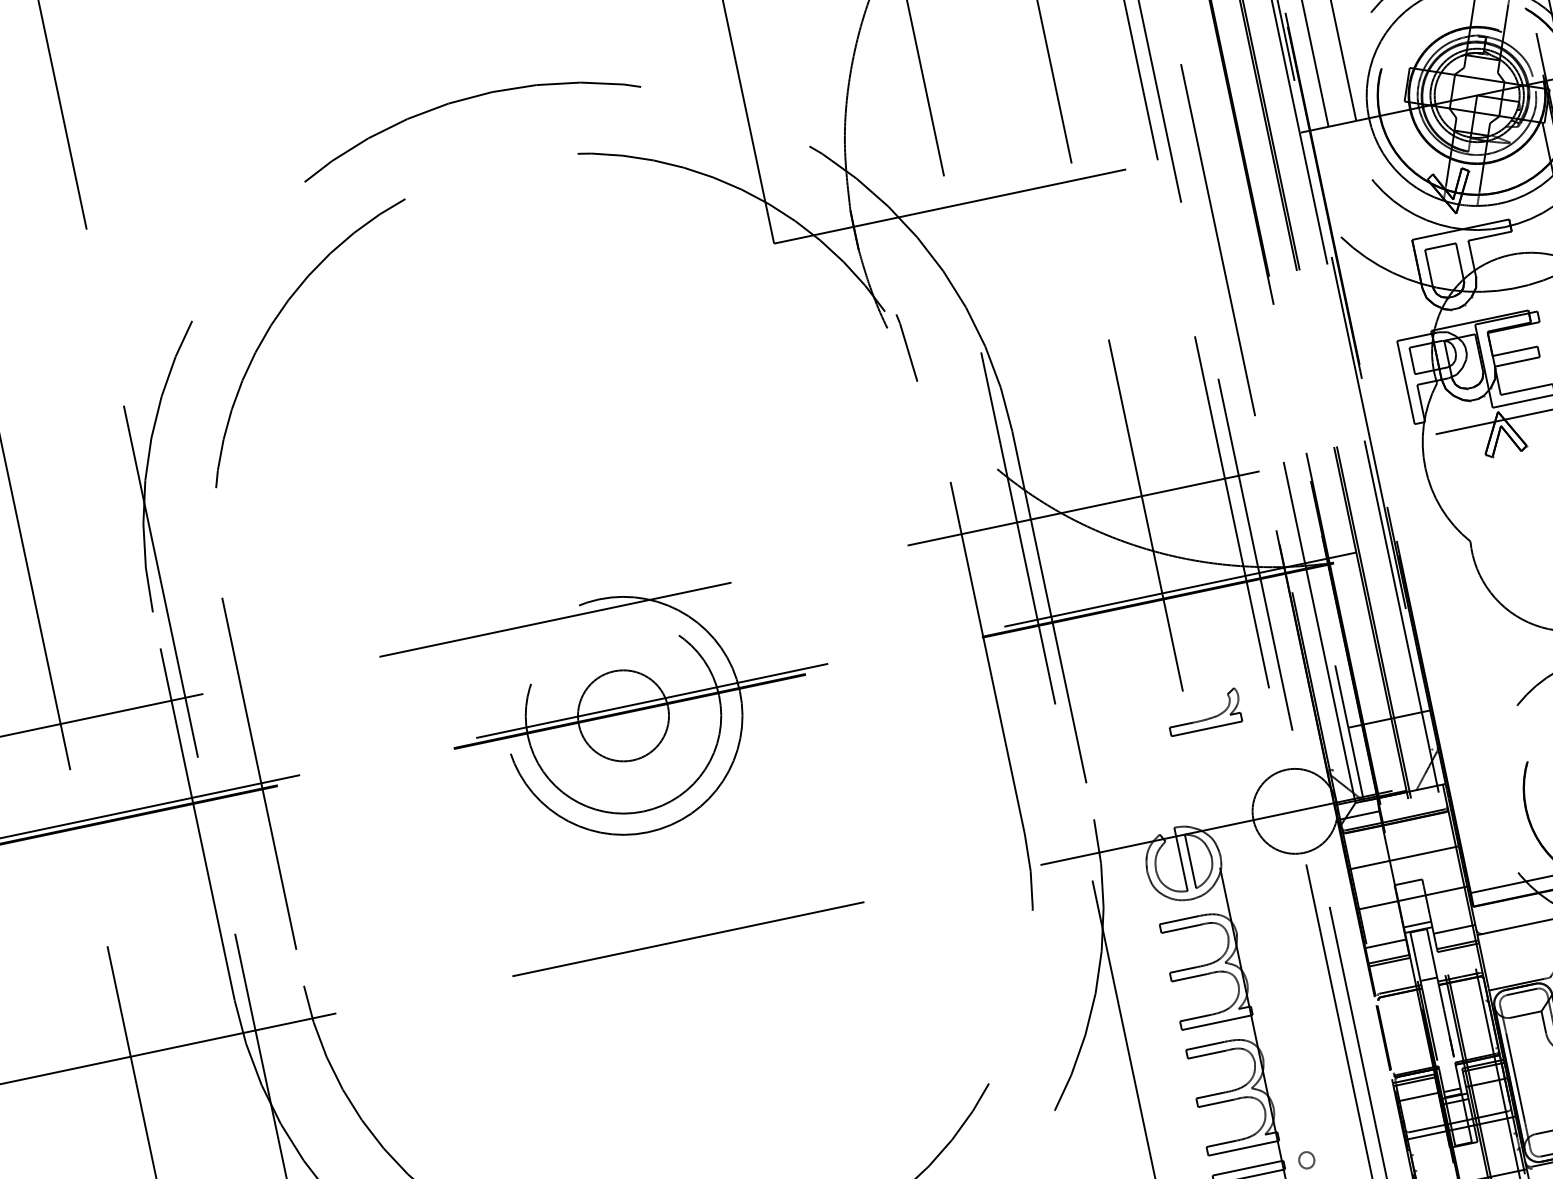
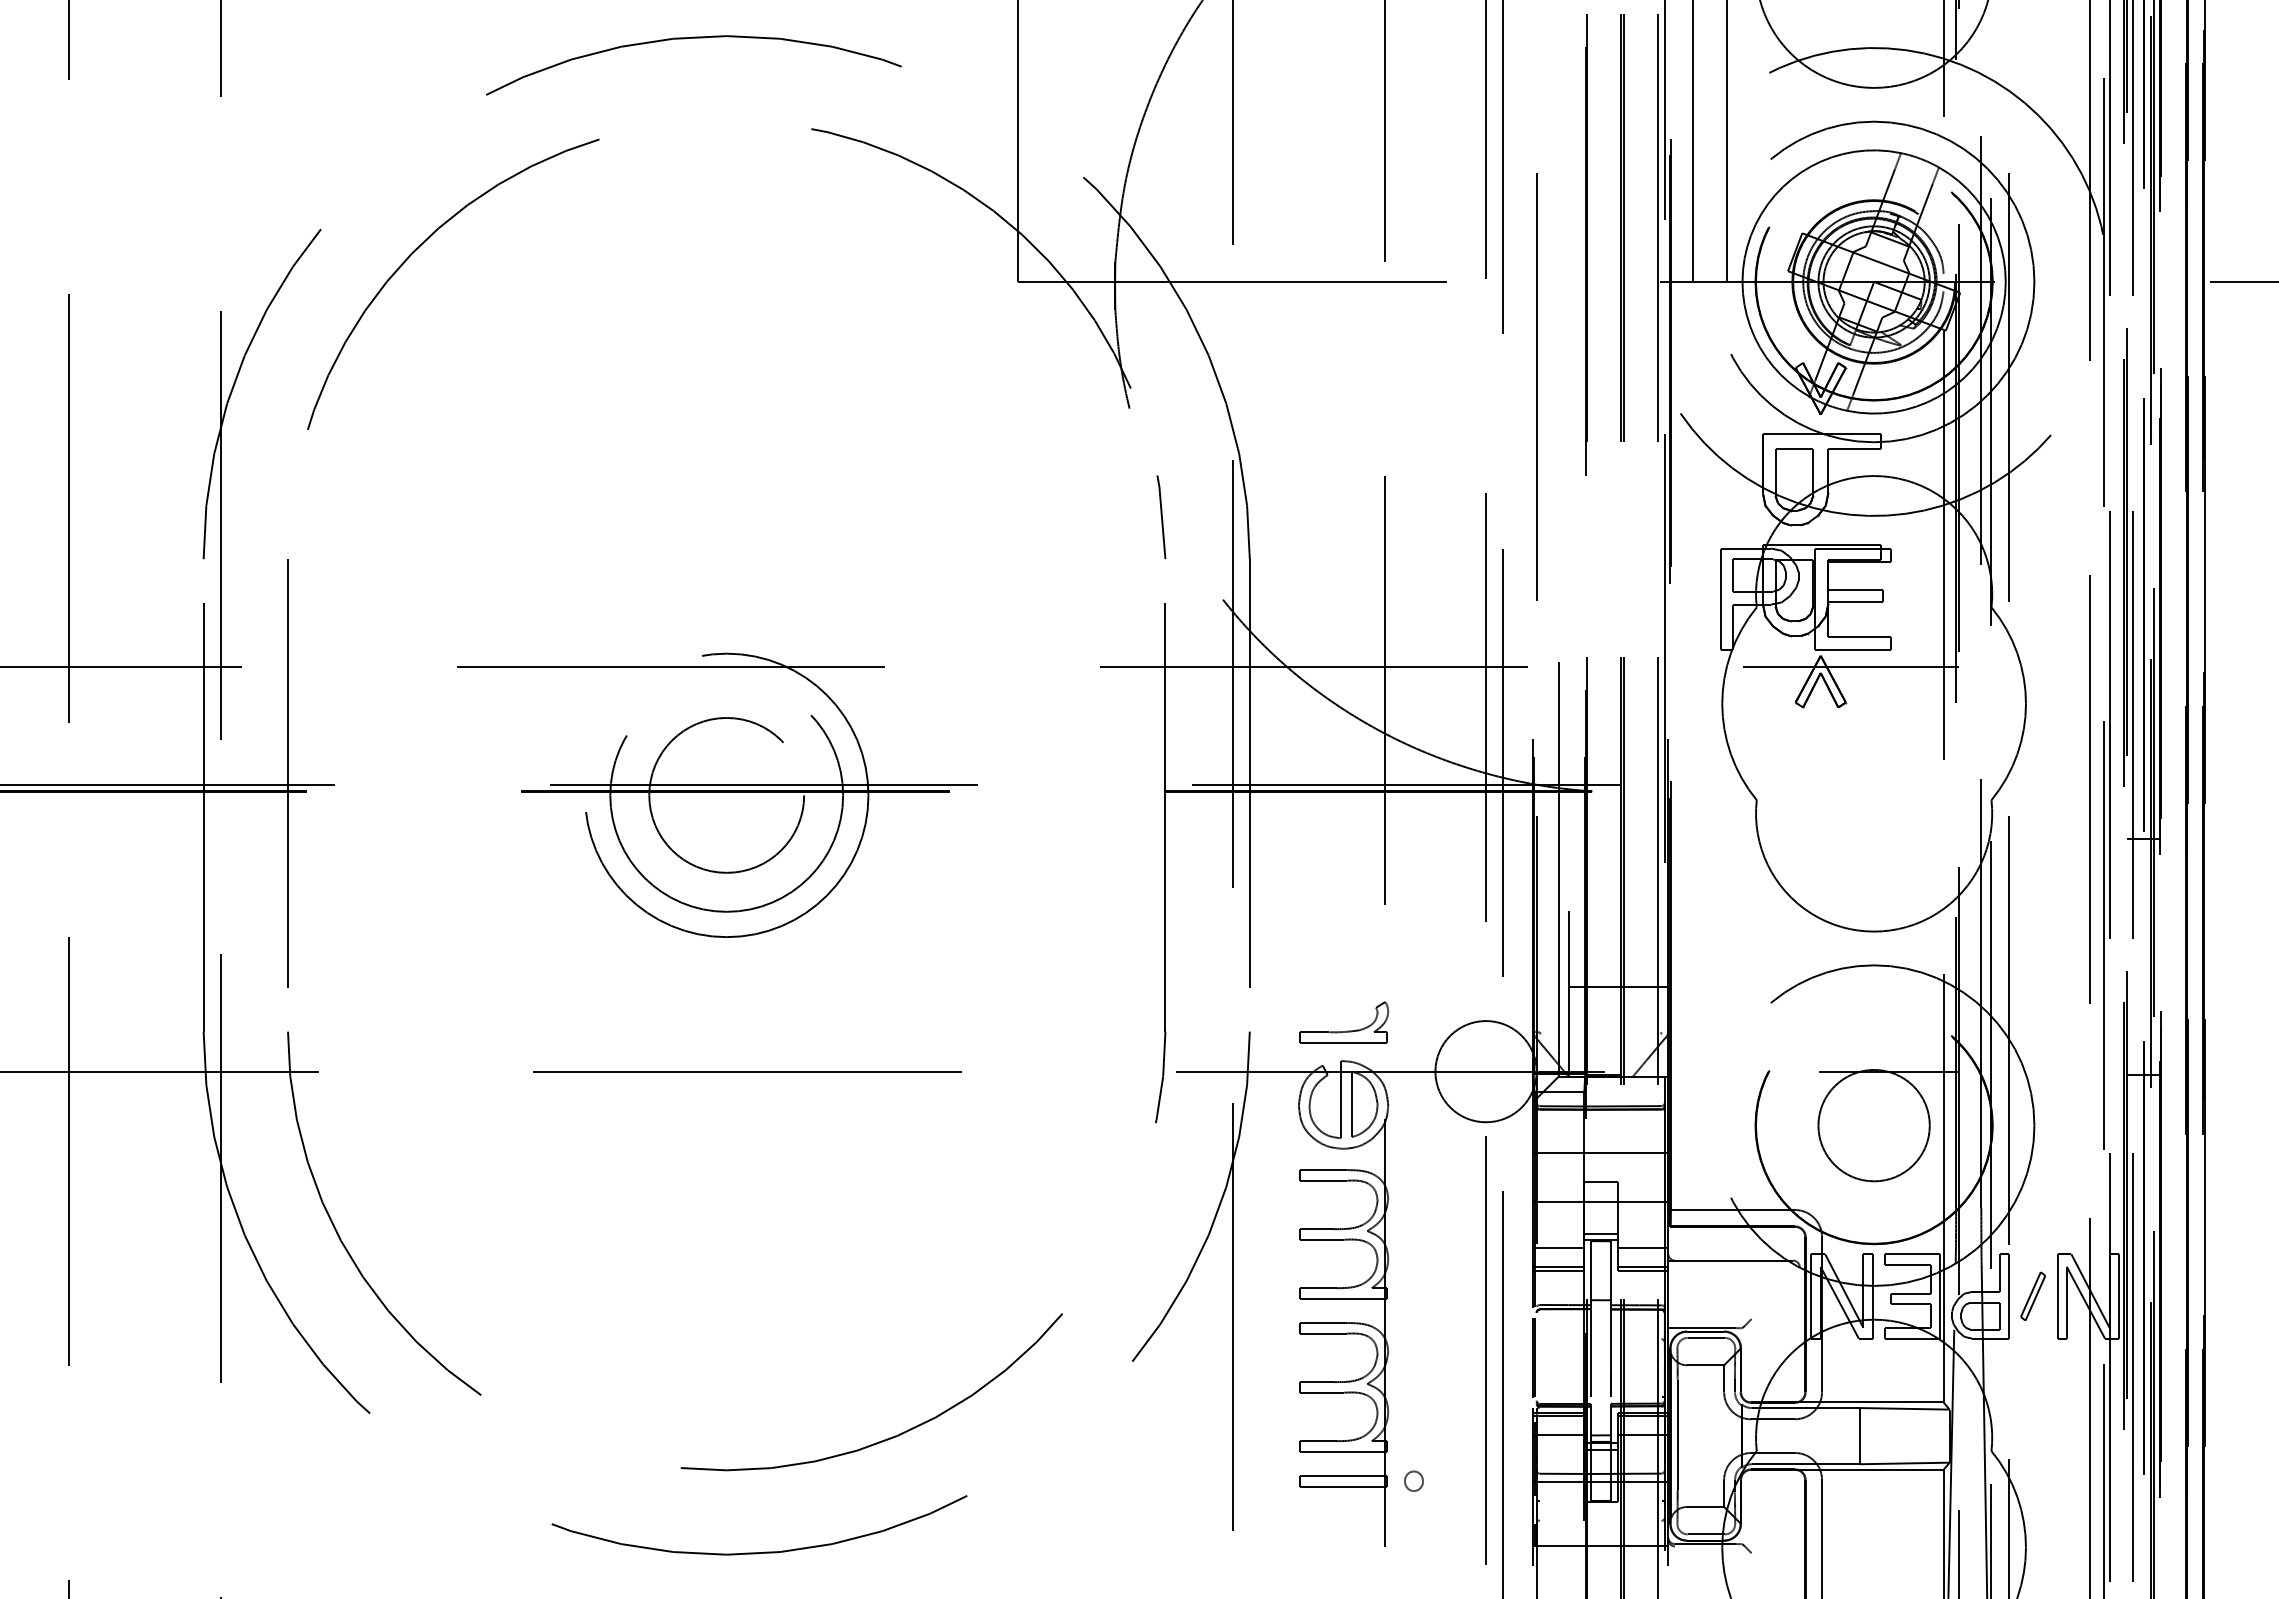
line: (907, 348) -> (1161, 517), moved
circle: (623, 715) -> (726, 794), size x1.43
part: (1207, 718) -> (1346, 1030), moved

